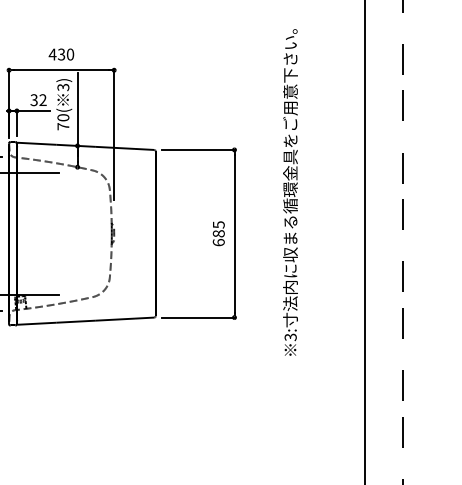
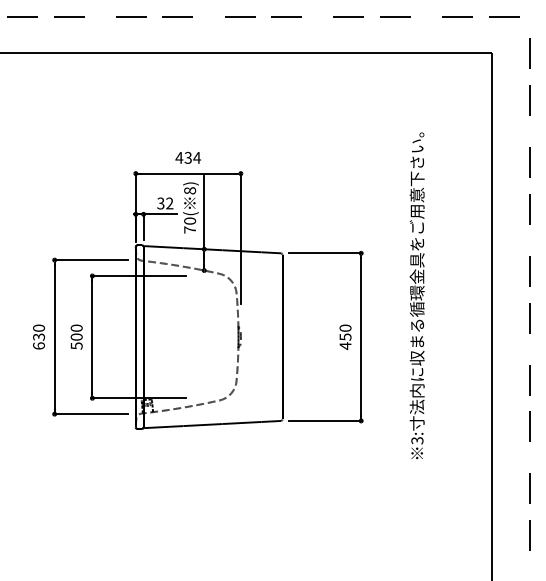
text: (70, 54) -> (197, 157), 430 -> 434
text: (62, 87) -> (189, 190), 3) -> 8)
text: (218, 234) -> (345, 337), 685 -> 450

